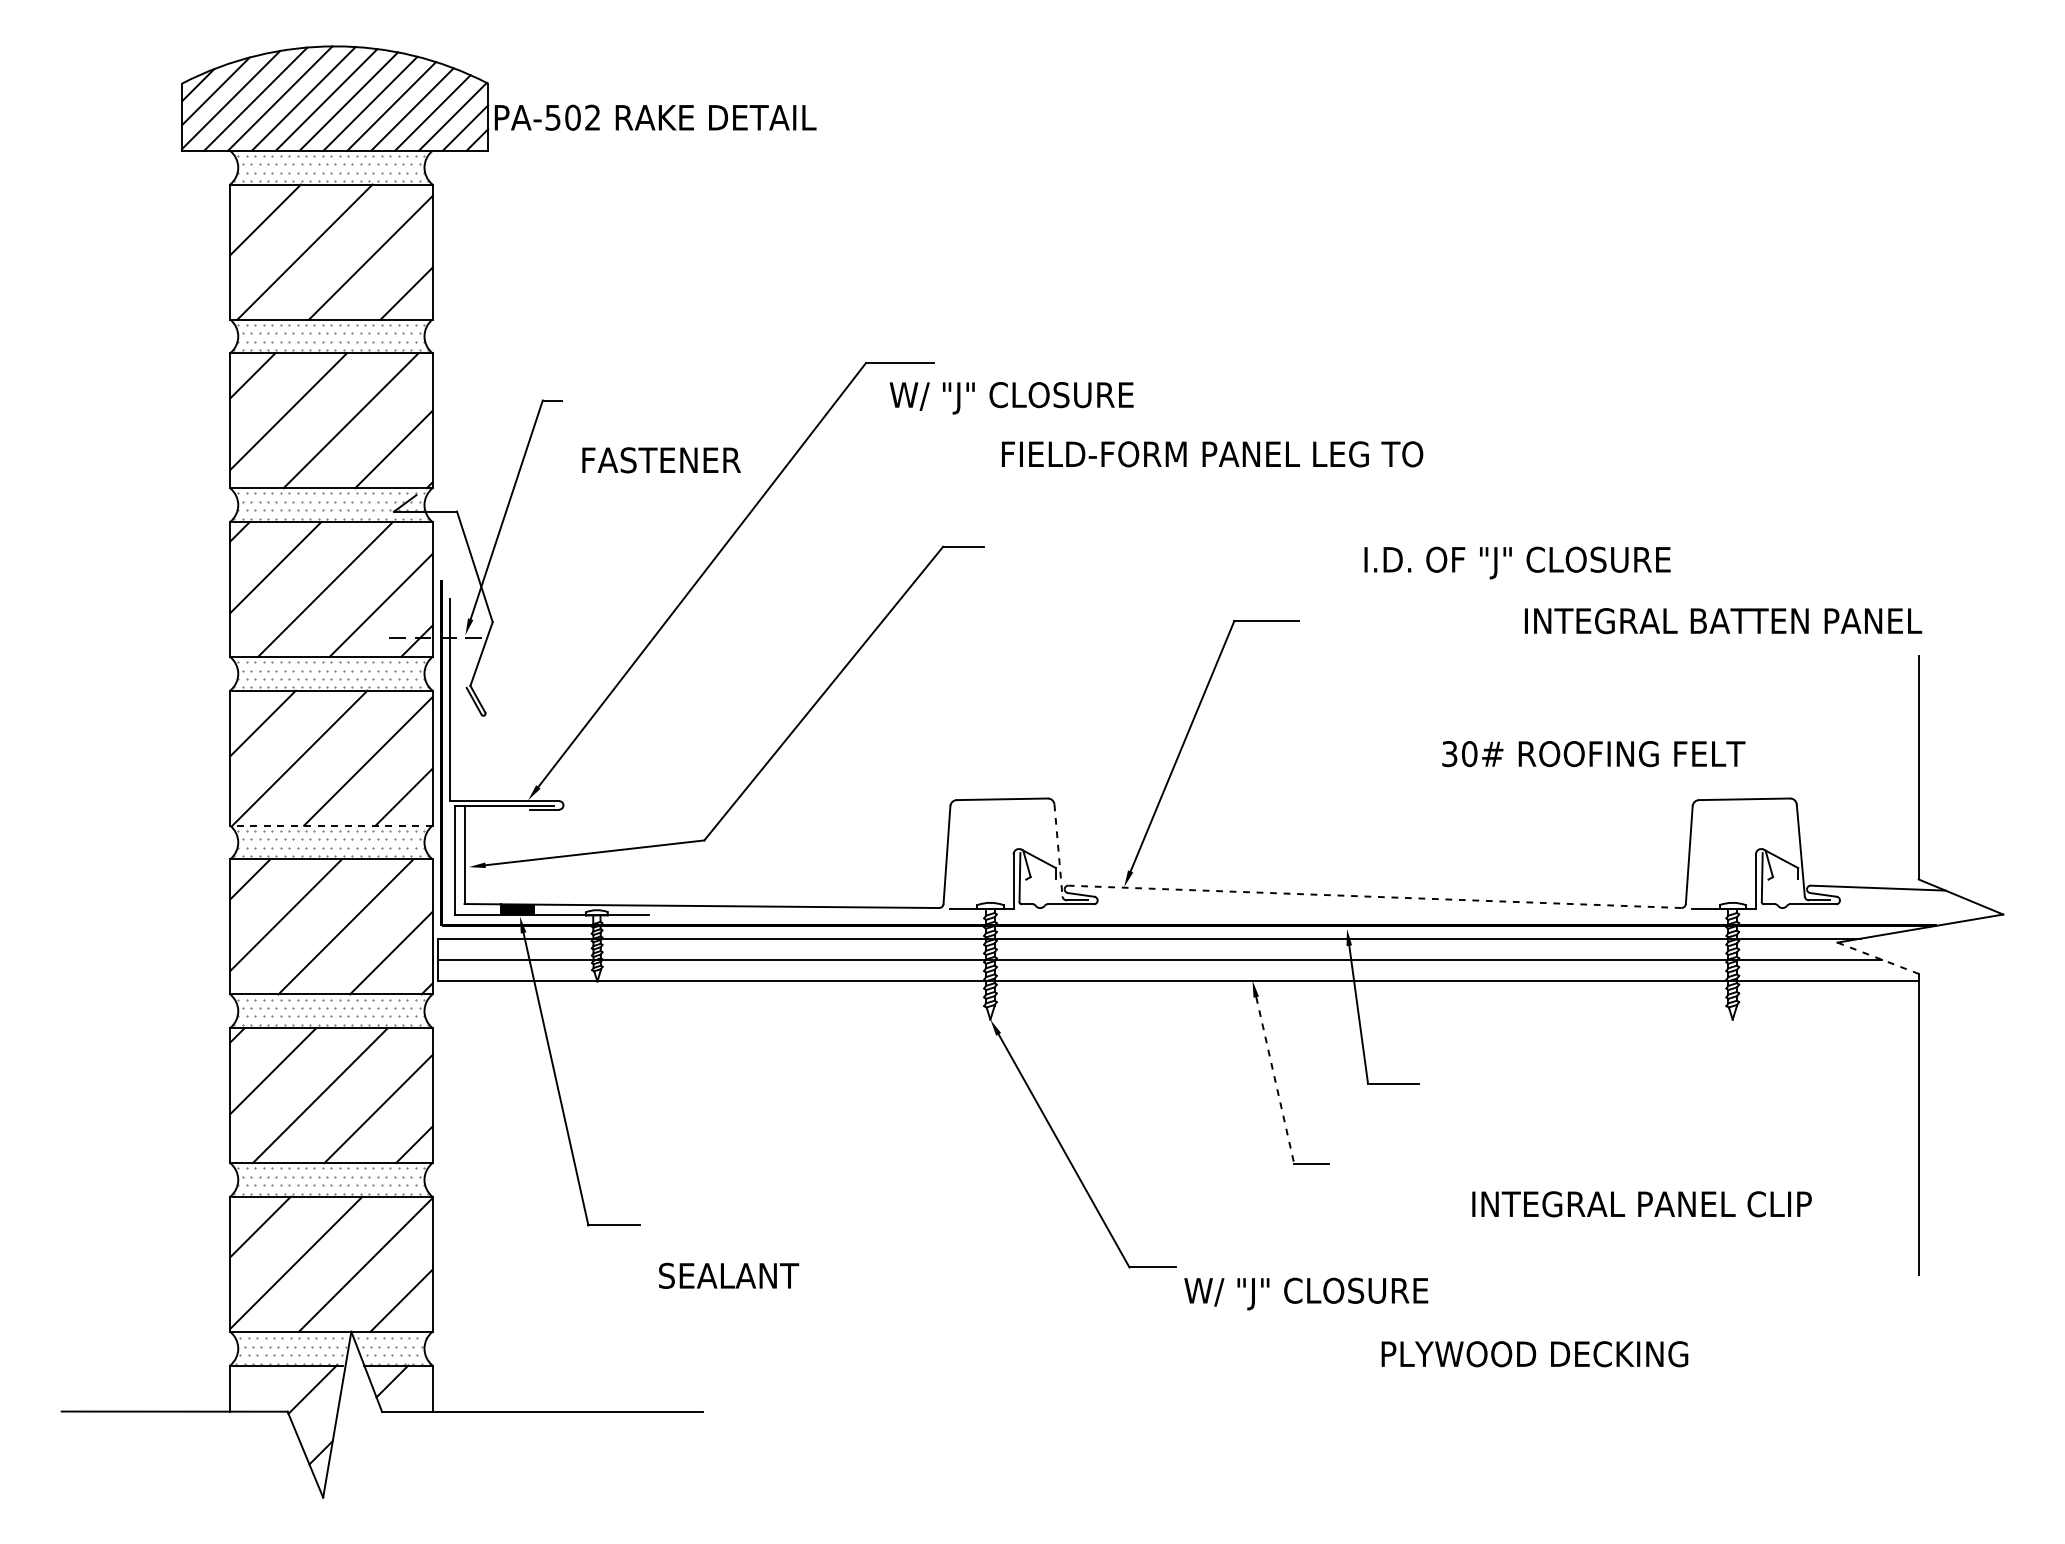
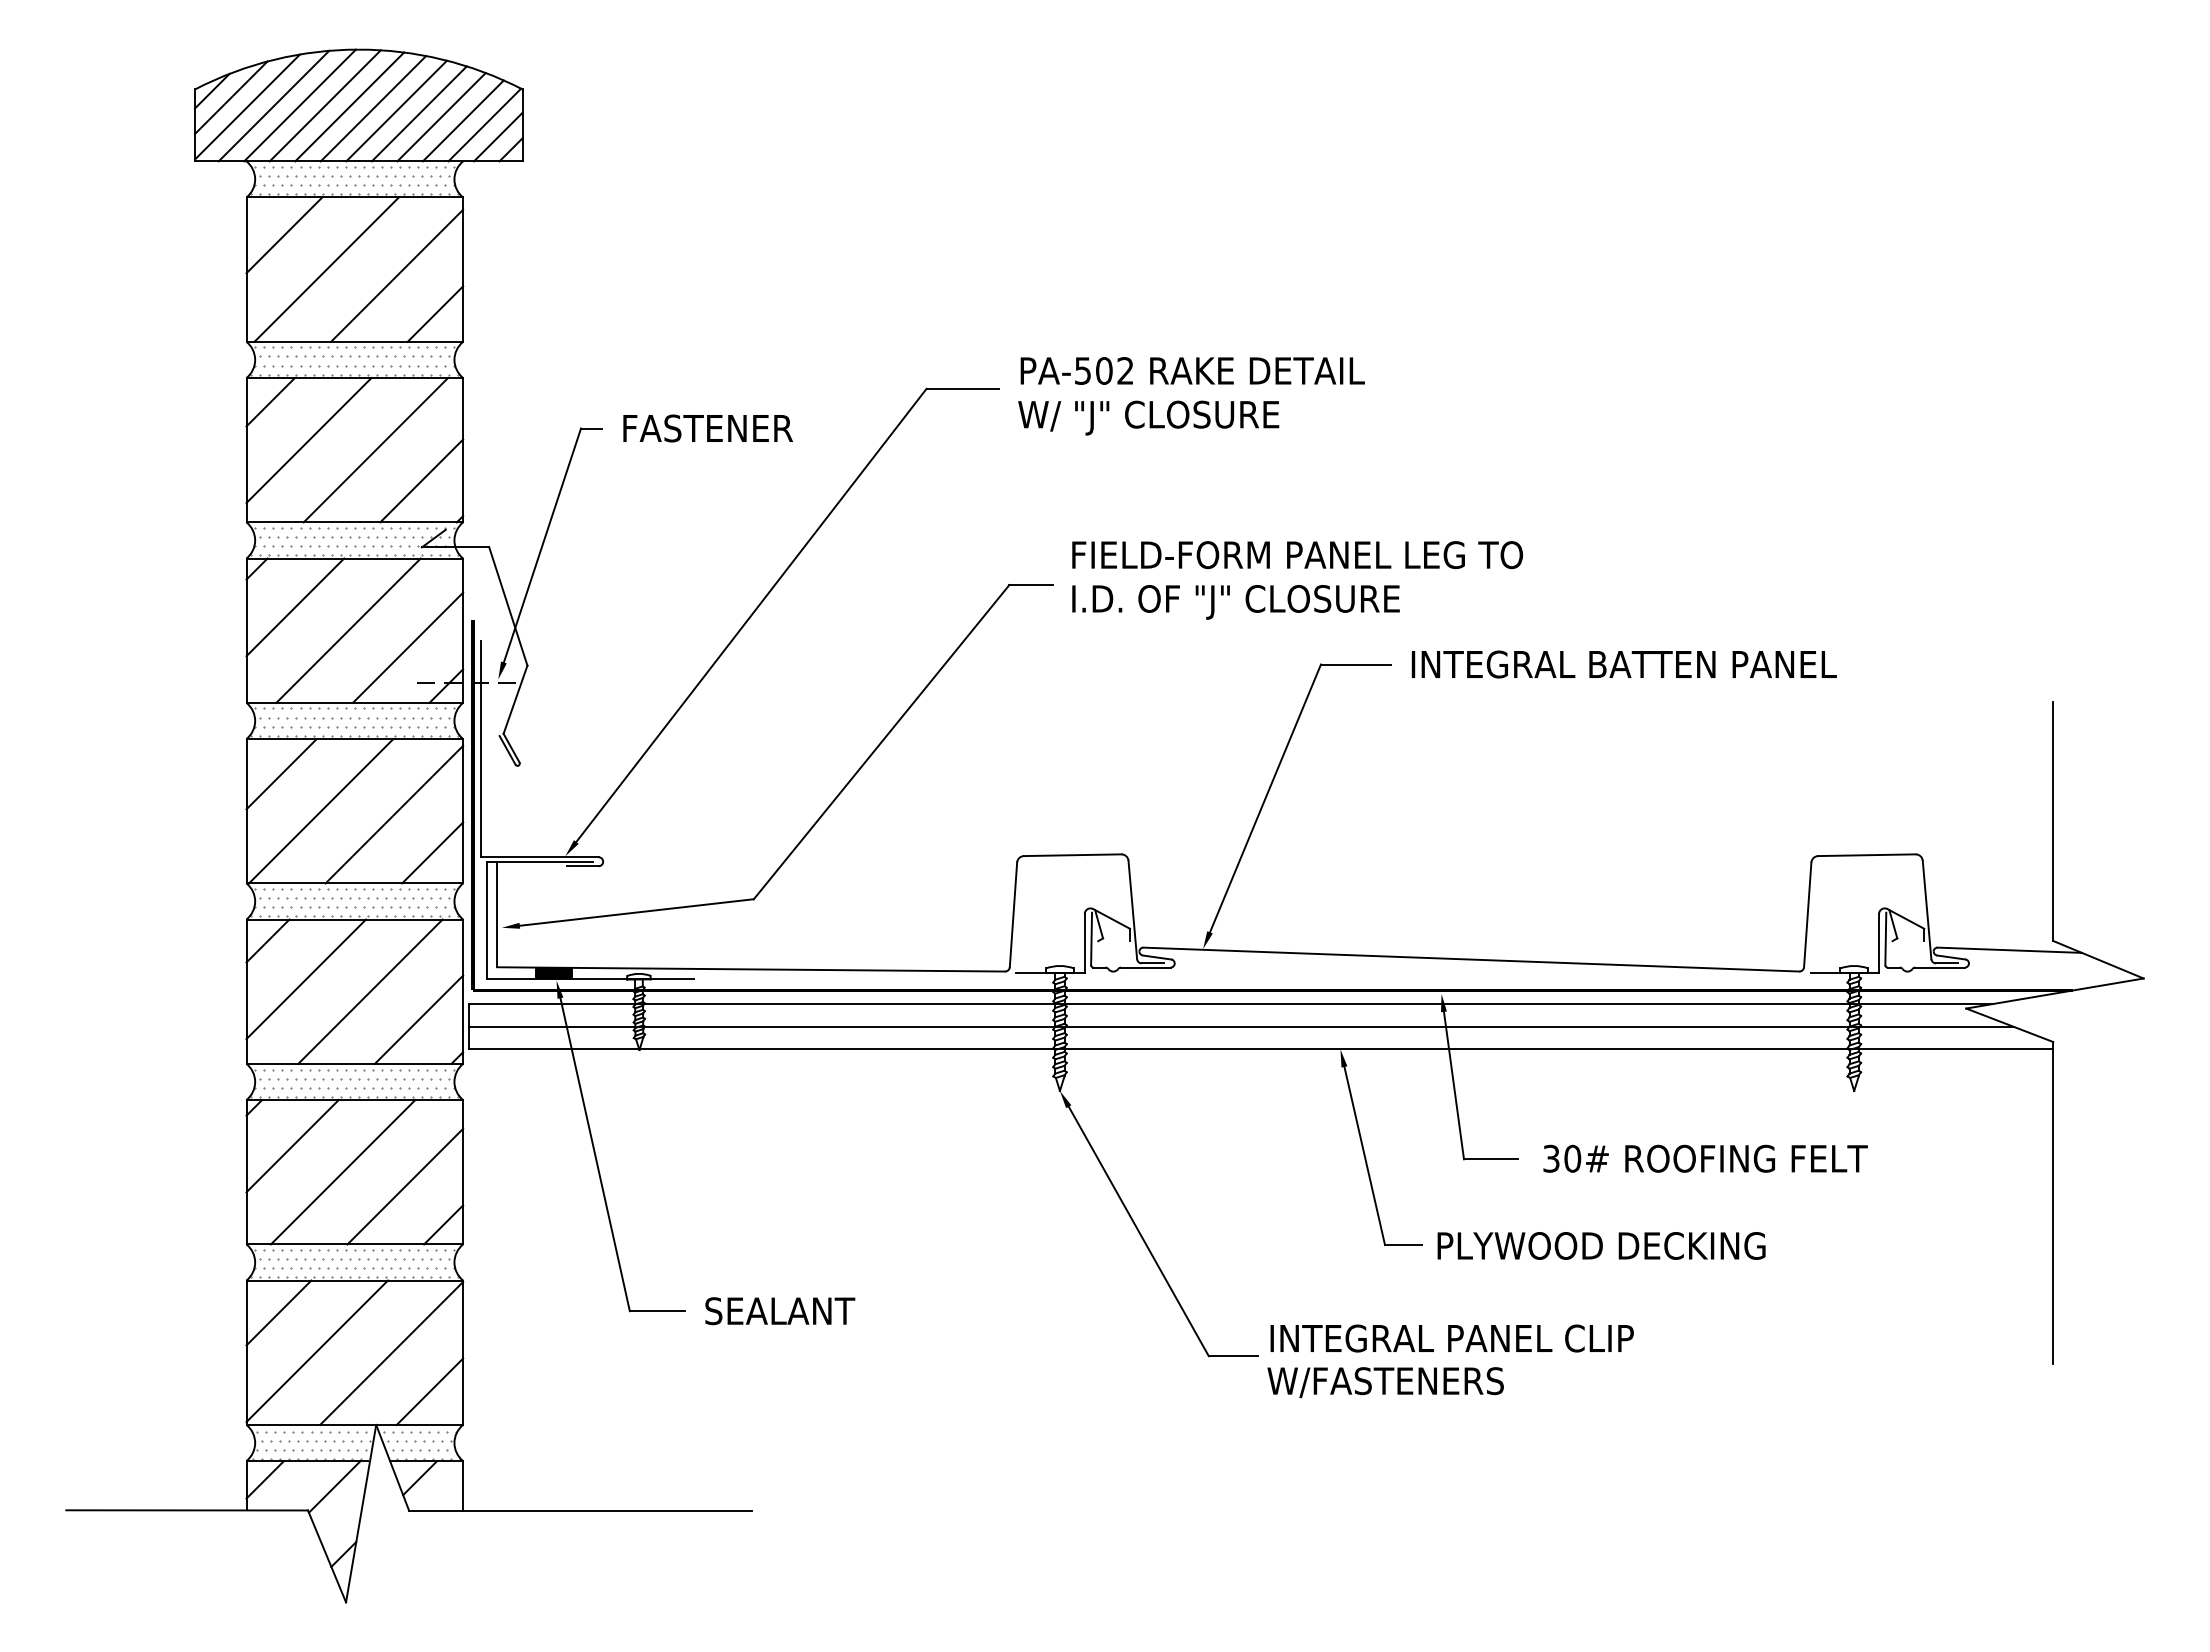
text: (655, 117) -> (1192, 370), moved
text: (1011, 397) -> (1148, 417), moved
text: (1212, 454) -> (1297, 555), moved
text: (660, 460) -> (707, 428), moved
text: (1517, 563) -> (1235, 602), moved
text: (1722, 621) -> (1623, 664), moved
text: (1593, 753) -> (1705, 1158), moved
line: (331, 825) -> (354, 883), dashed -> solid
line: (1058, 850) -> (1132, 910), dashed -> solid
line: (1374, 896) -> (1470, 959), dashed -> solid
line: (1877, 958) -> (2009, 1025), dashed -> solid
line: (1275, 1080) -> (1364, 1156), dashed -> solid
text: (1641, 1204) -> (1451, 1338), moved
text: (729, 1276) -> (780, 1311), moved
text: (1327, 1293) -> (1420, 1384), W/ "J" CLOSURE -> W/FASTENERS
text: (1534, 1353) -> (1601, 1245), moved
line: (247, 1382) -> (265, 1479), added

